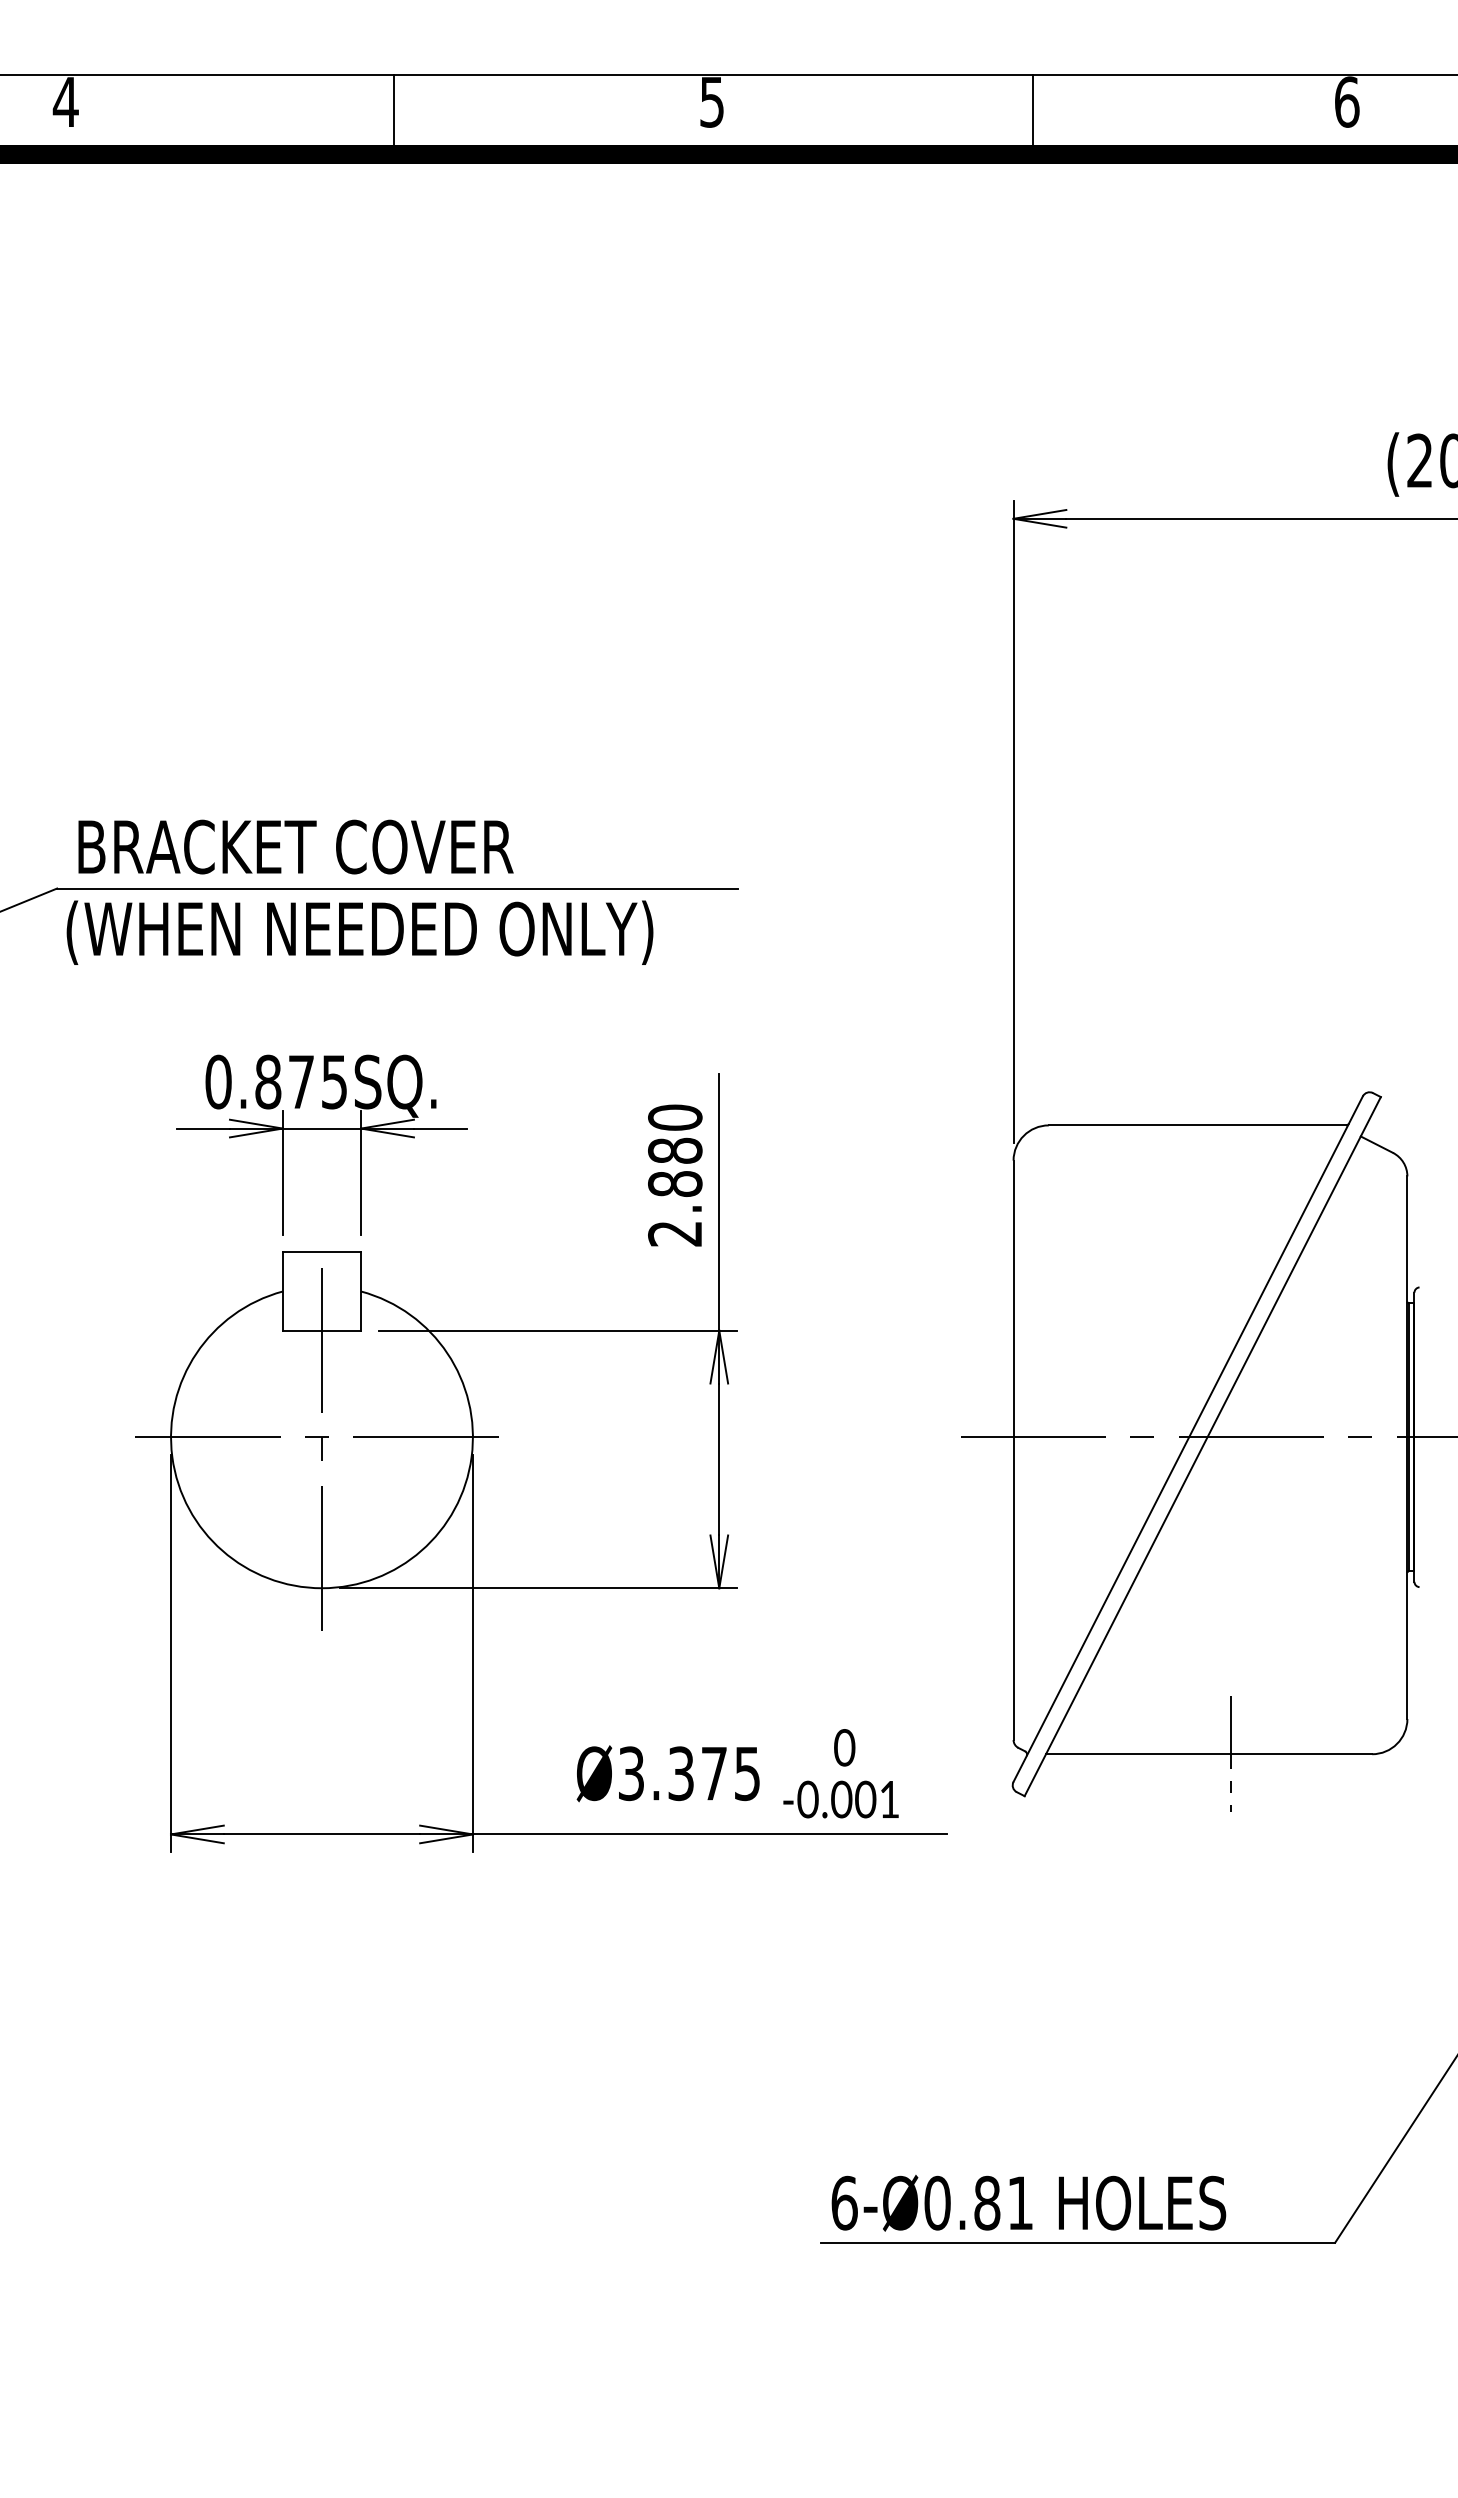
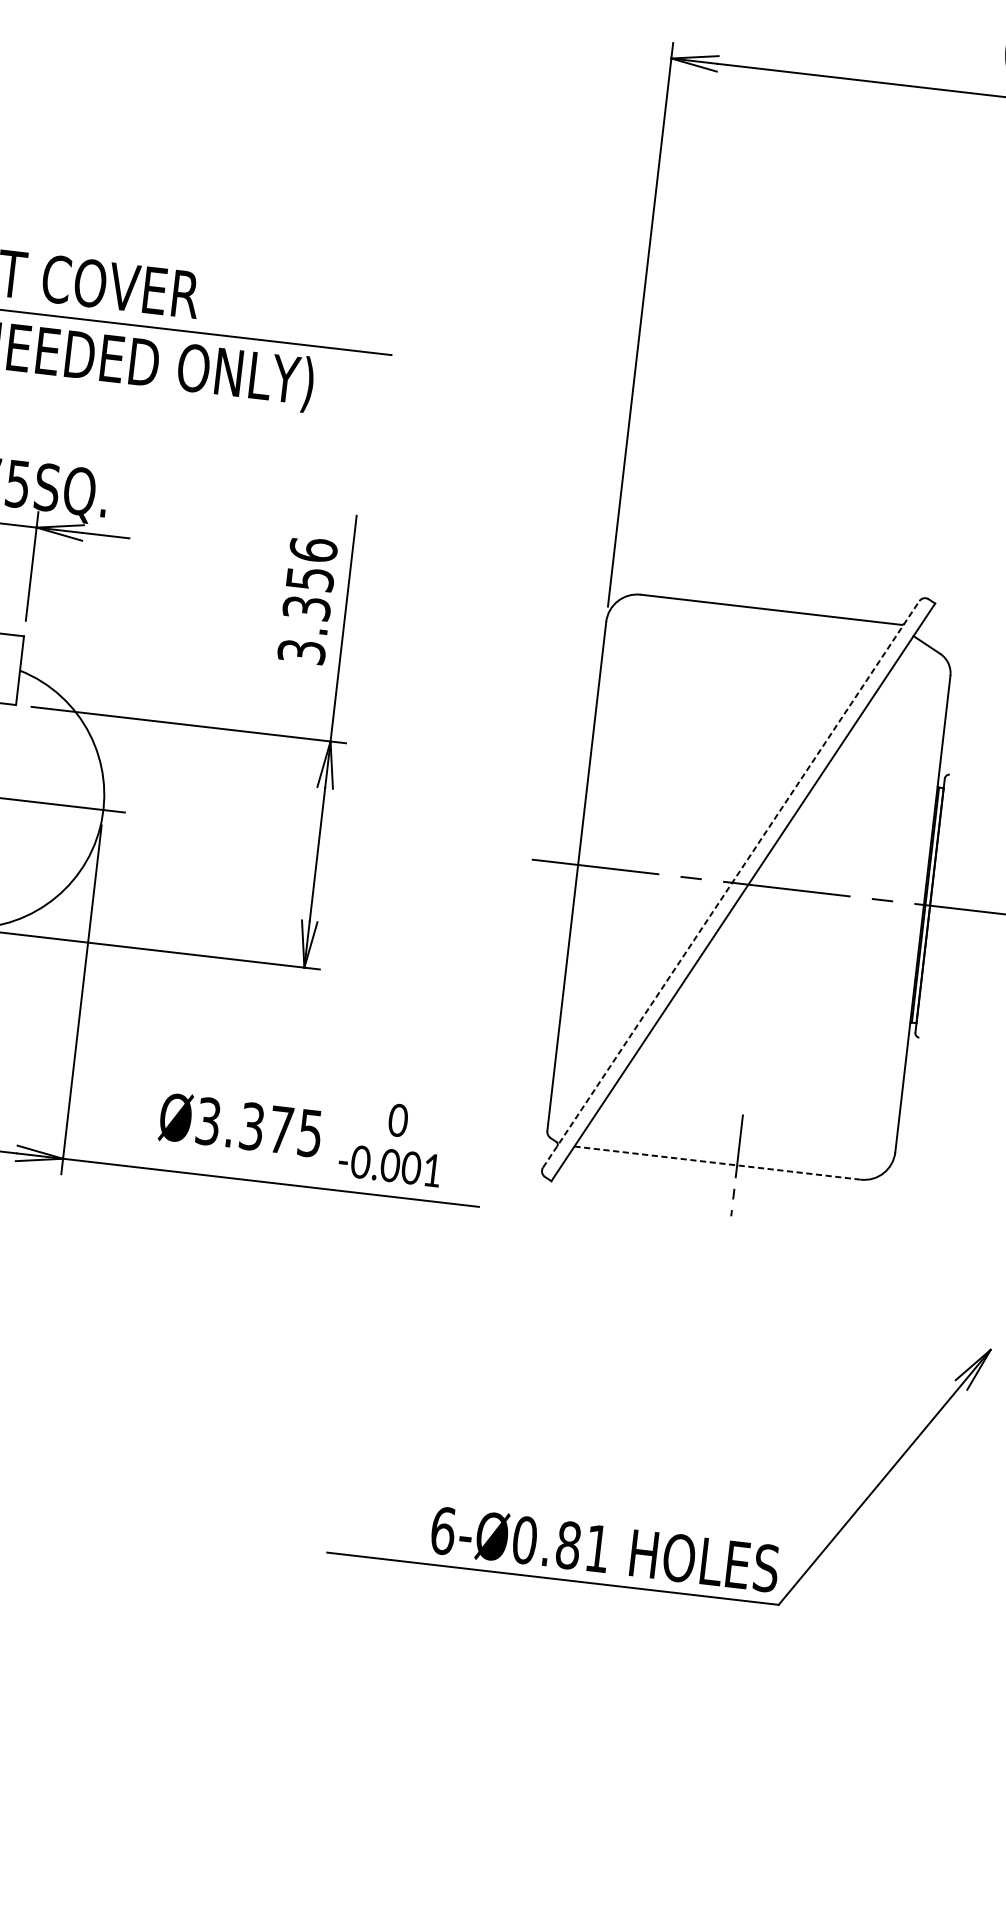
text: (675, 1175) -> (307, 600), 2.880 -> 3.356
line: (1188, 1439) -> (731, 884), solid -> dashed
line: (1209, 1754) -> (717, 1163), solid -> dashed
text: (1028, 2202) -> (604, 1548), moved

